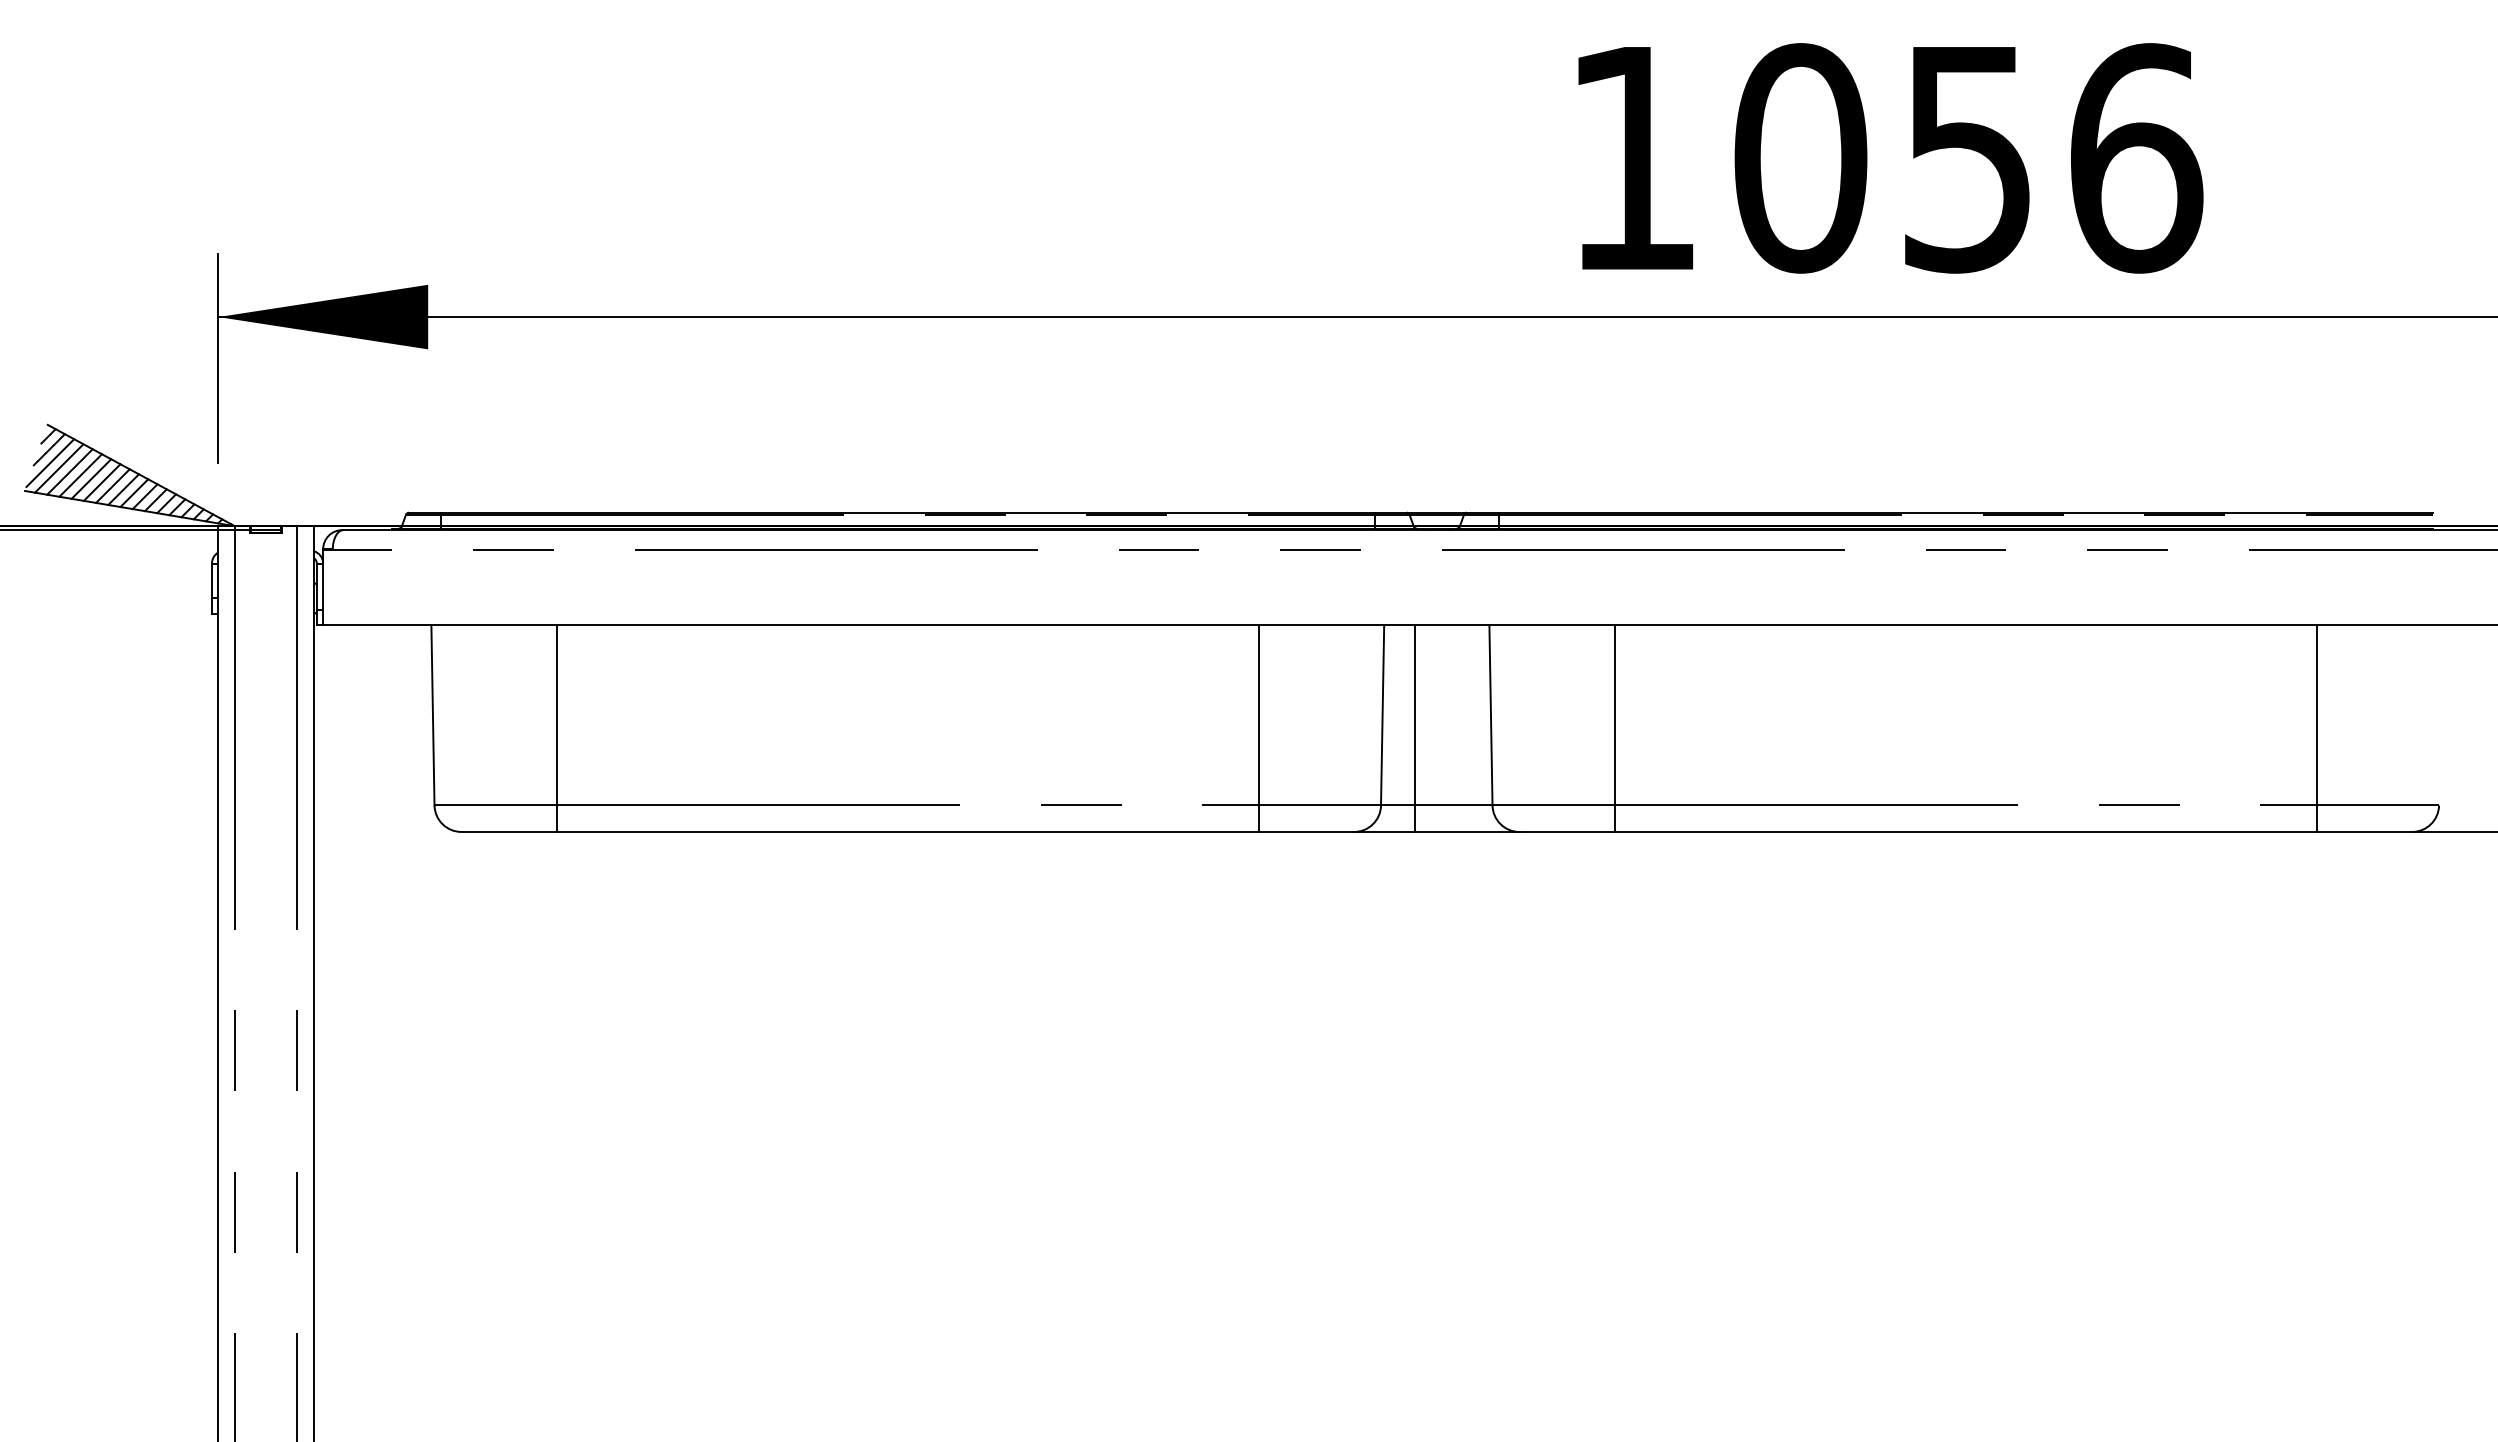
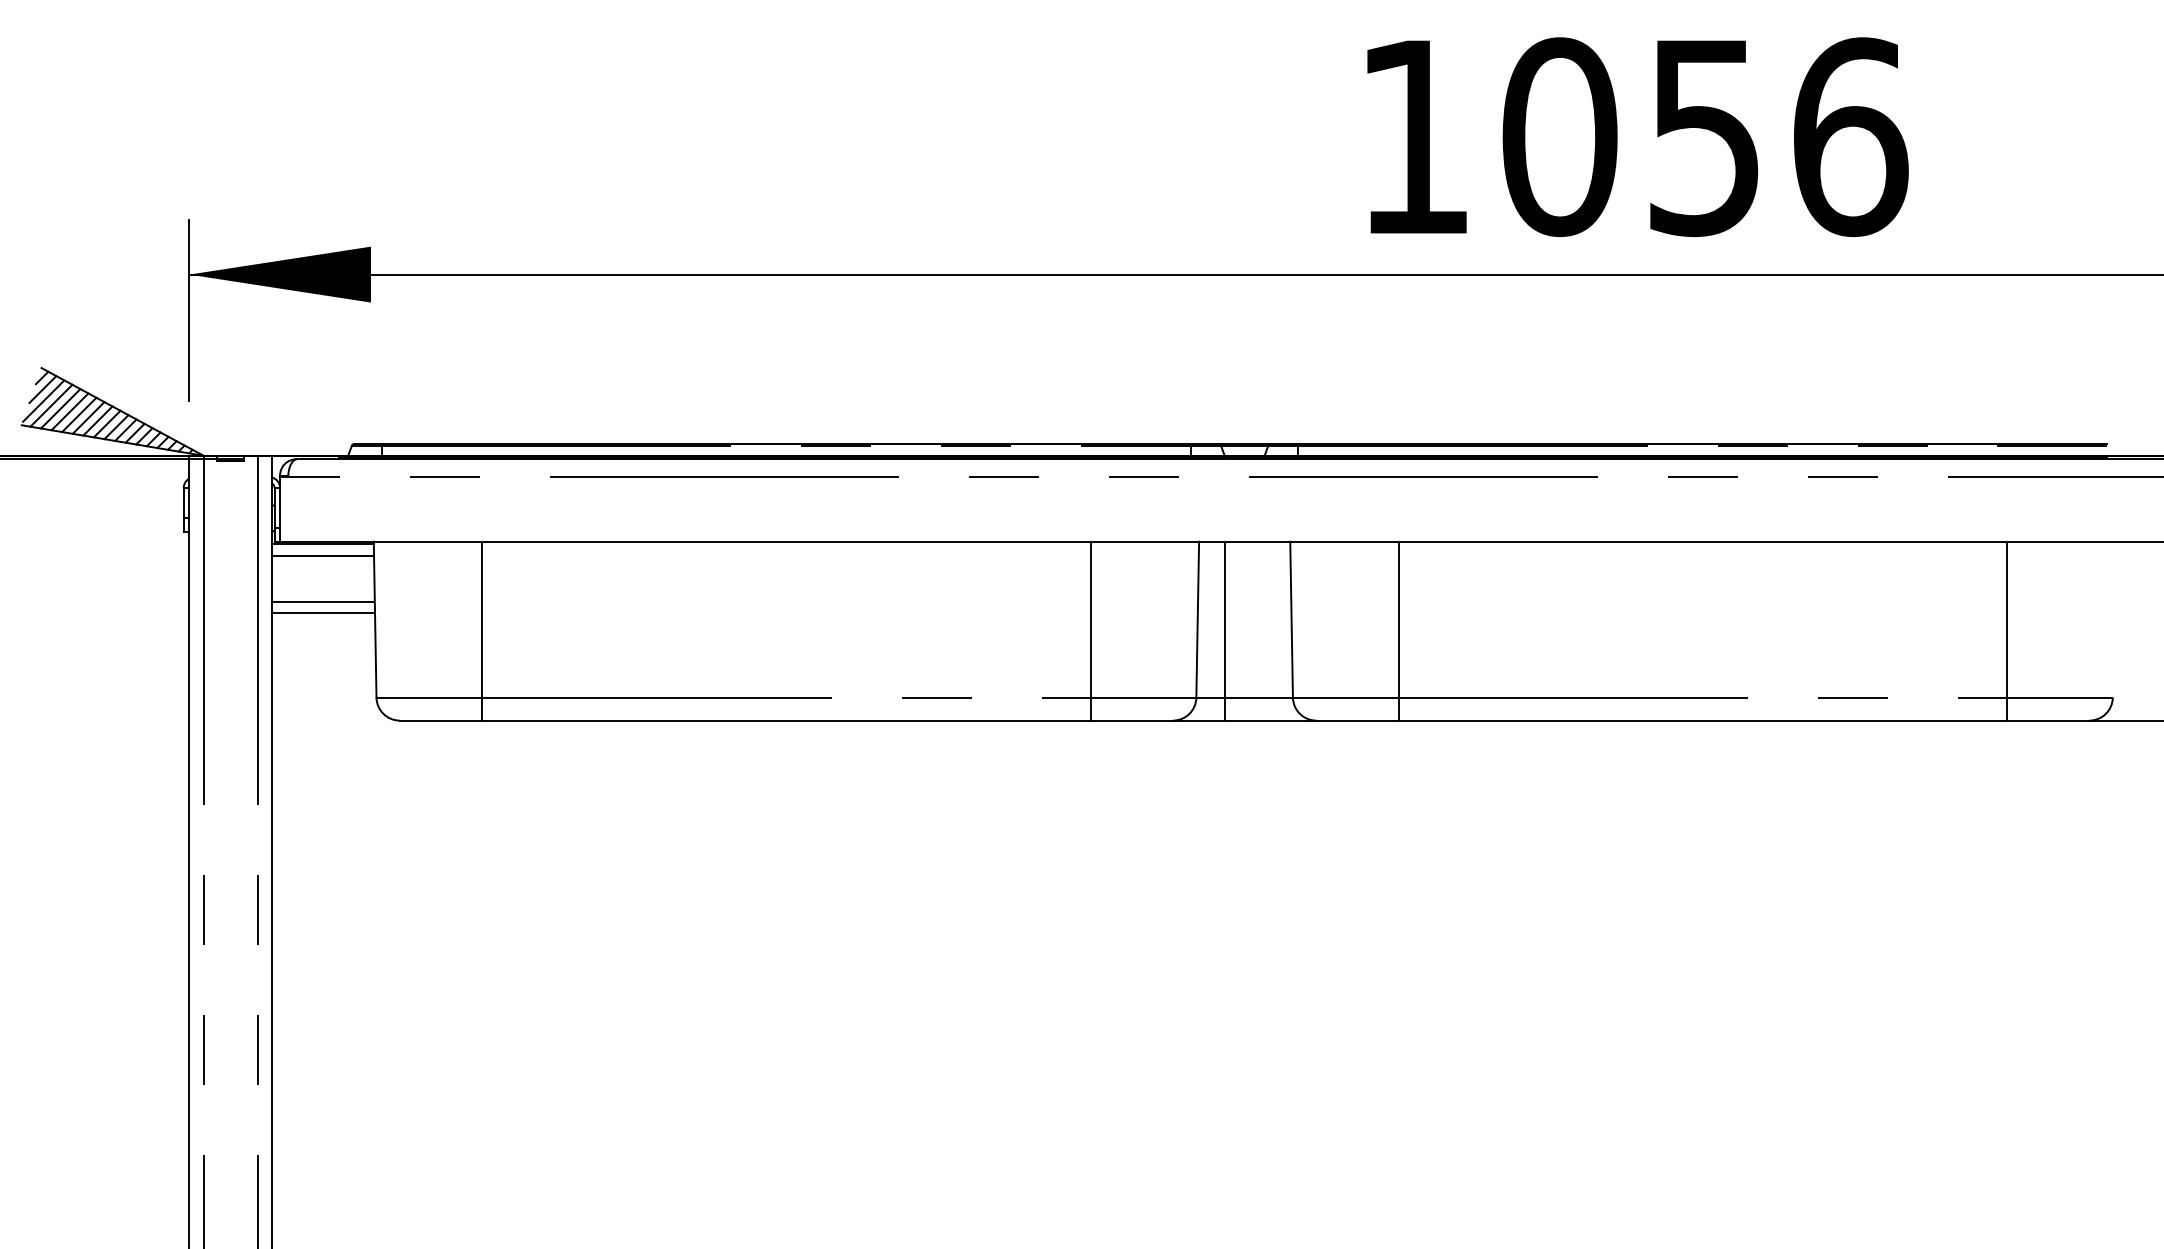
line: (372, 628) -> (322, 544), added
line: (372, 641) -> (322, 555), added
line: (372, 695) -> (322, 602), added
line: (372, 708) -> (322, 613), added

